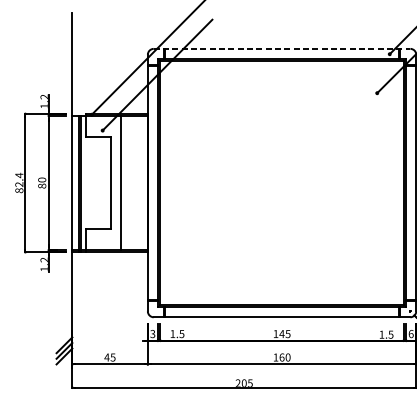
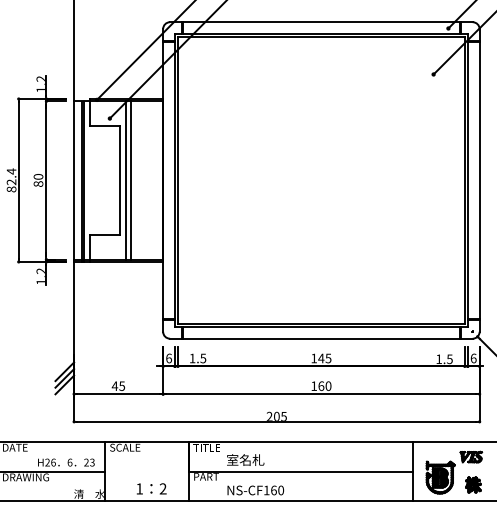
line: (282, 49) -> (321, 22), dashed -> solid
line: (115, 183) -> (125, 180), added
text: (153, 334) -> (169, 358), 3 -> 6

